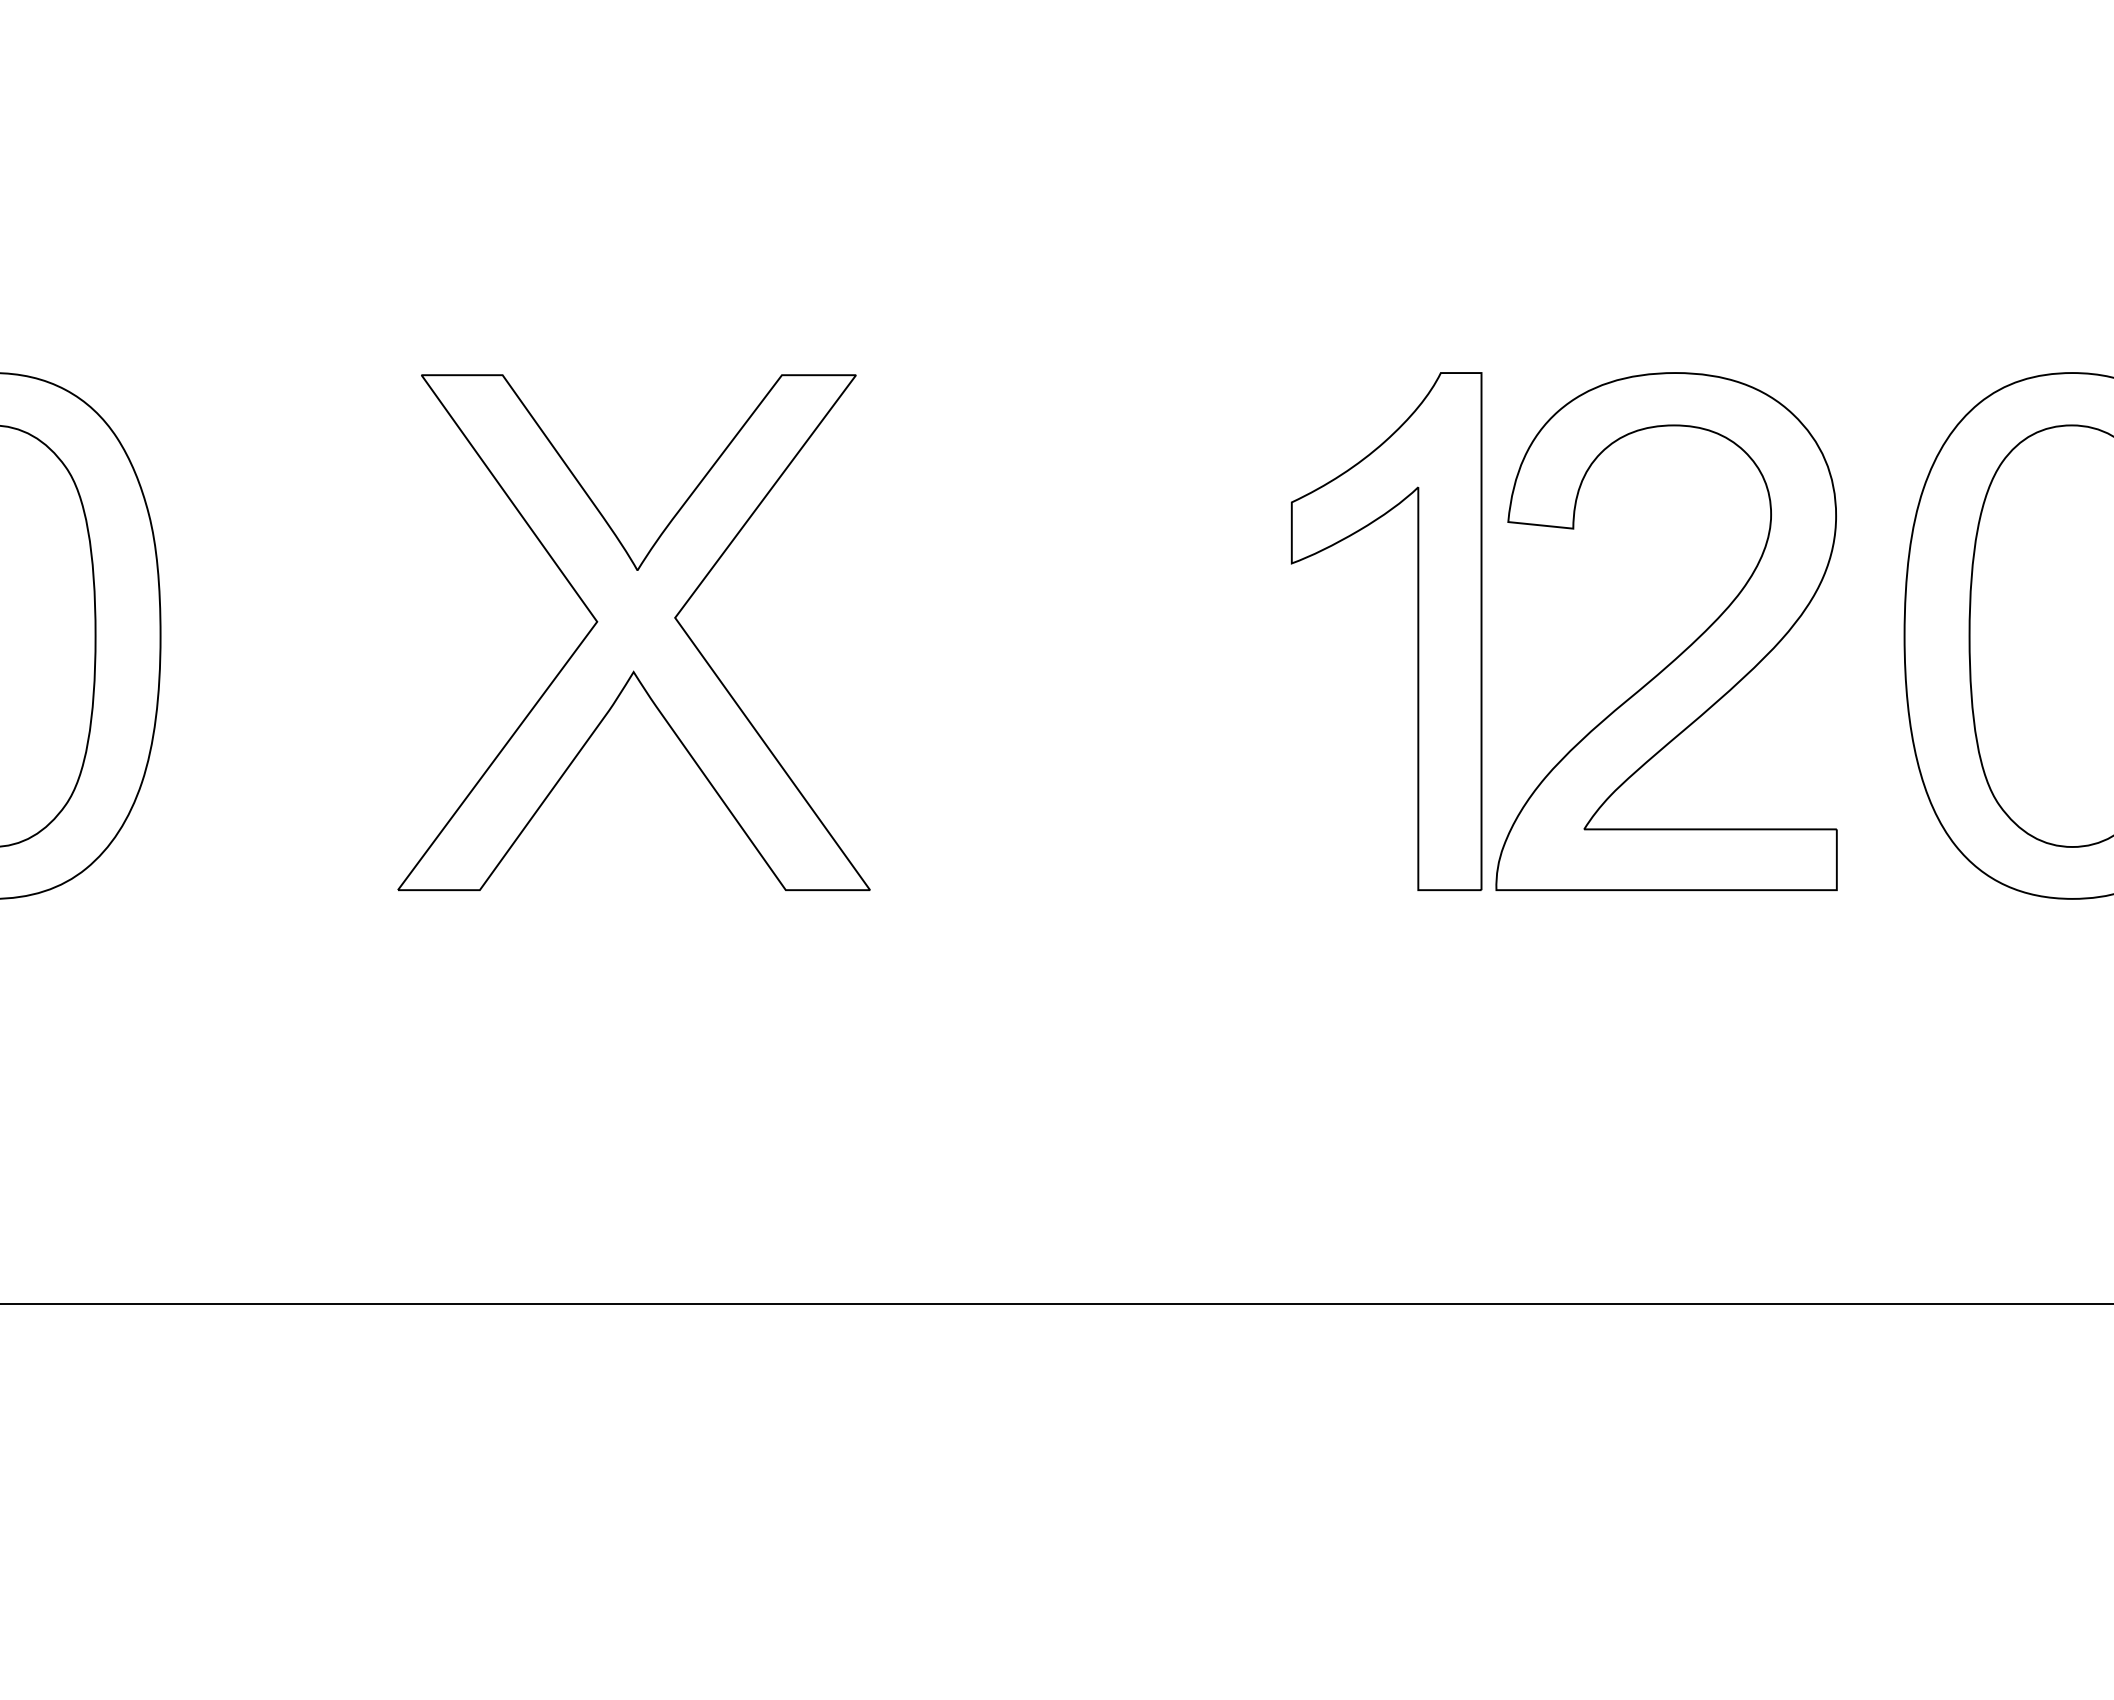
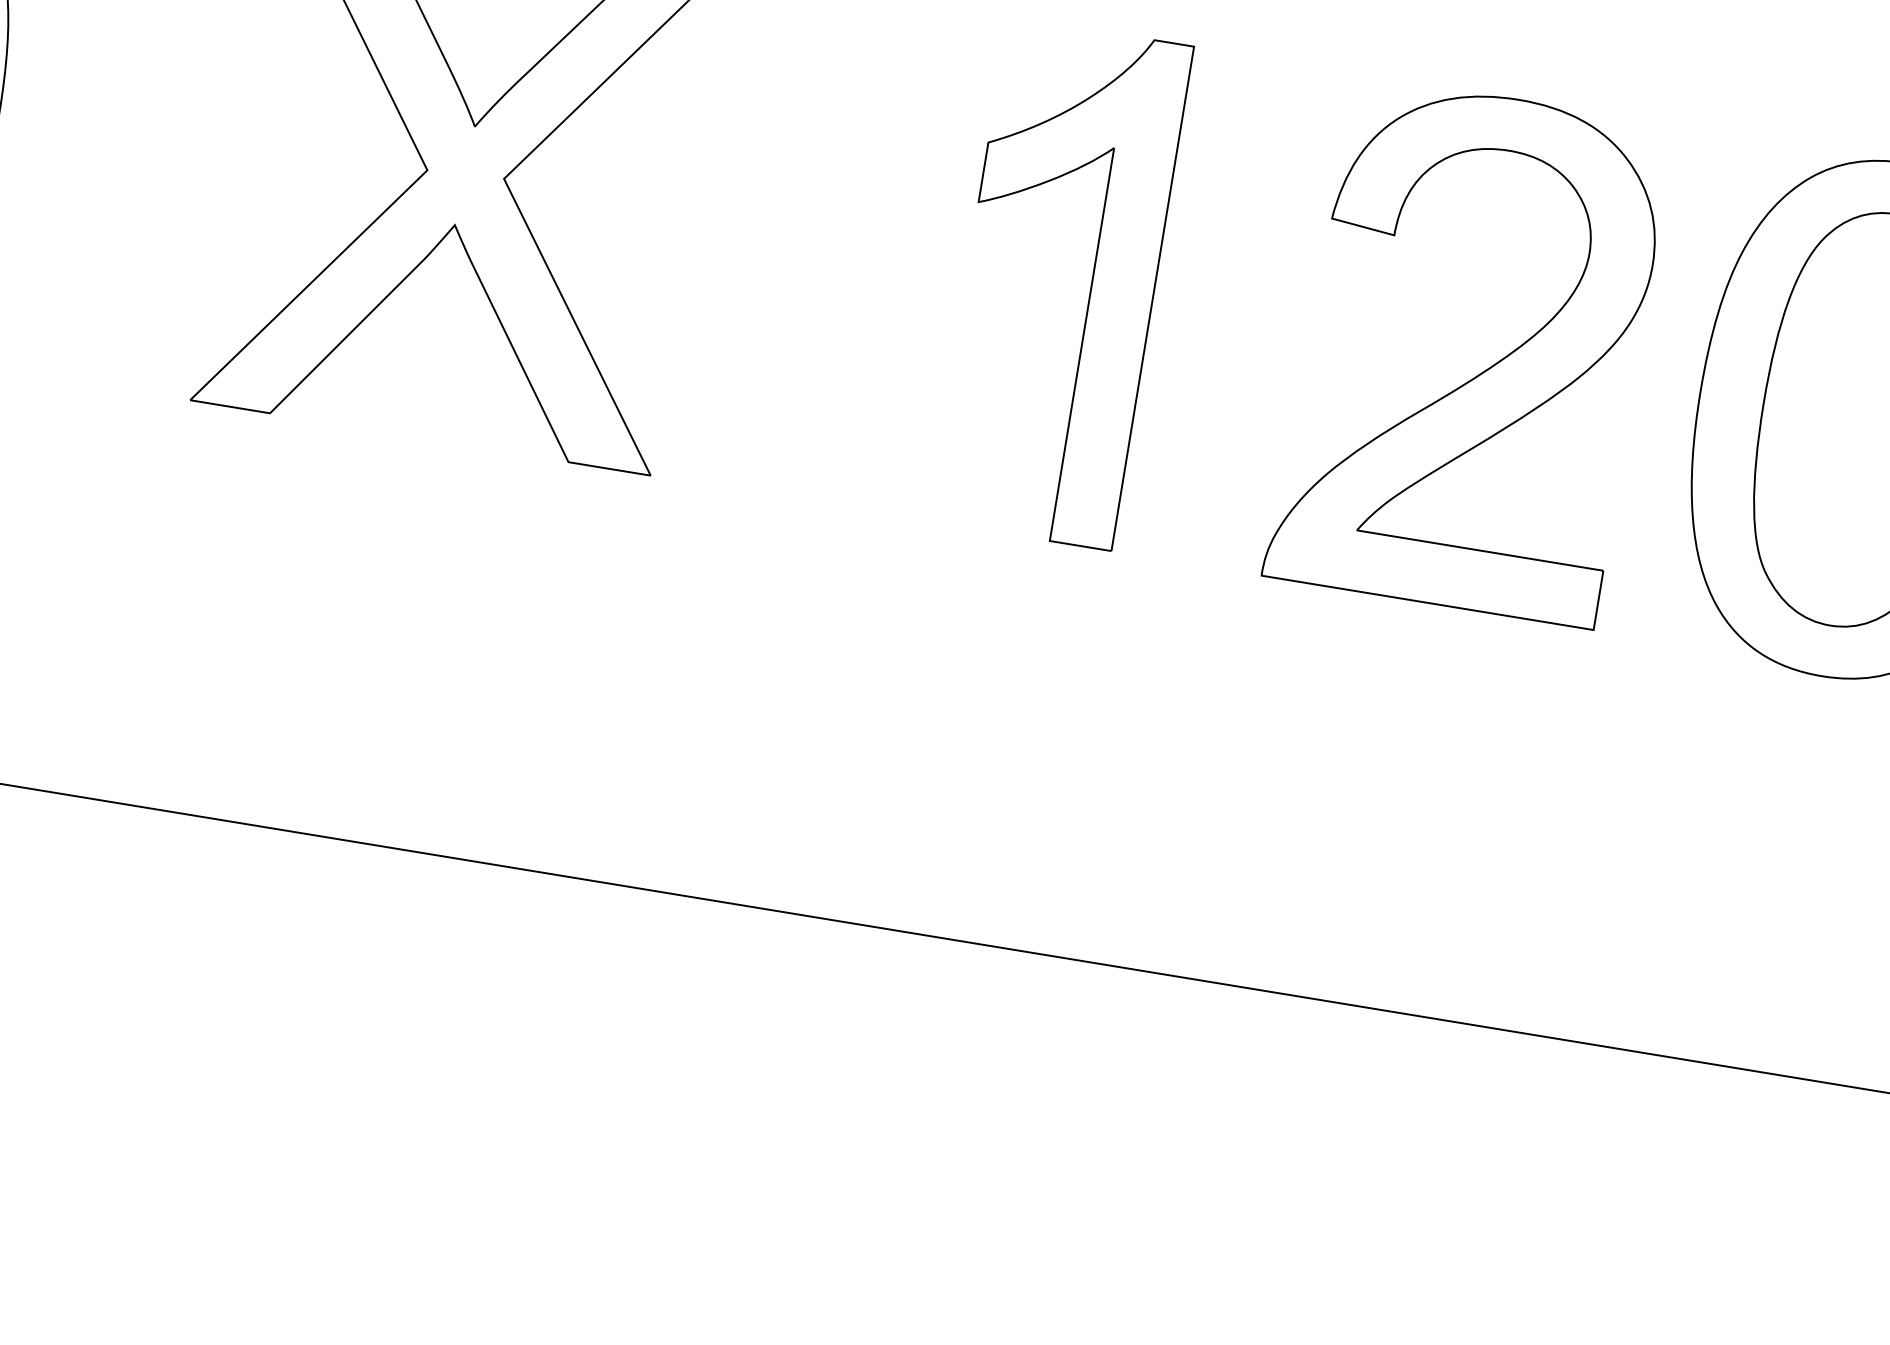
part: (1417, 631) -> (1090, 288), moved

